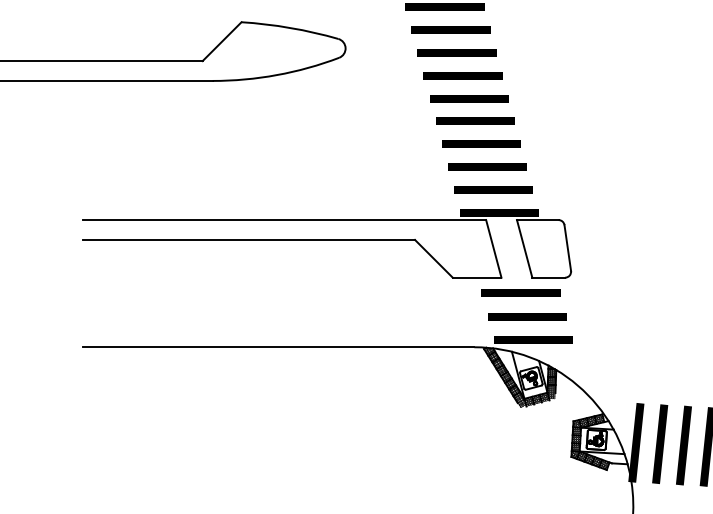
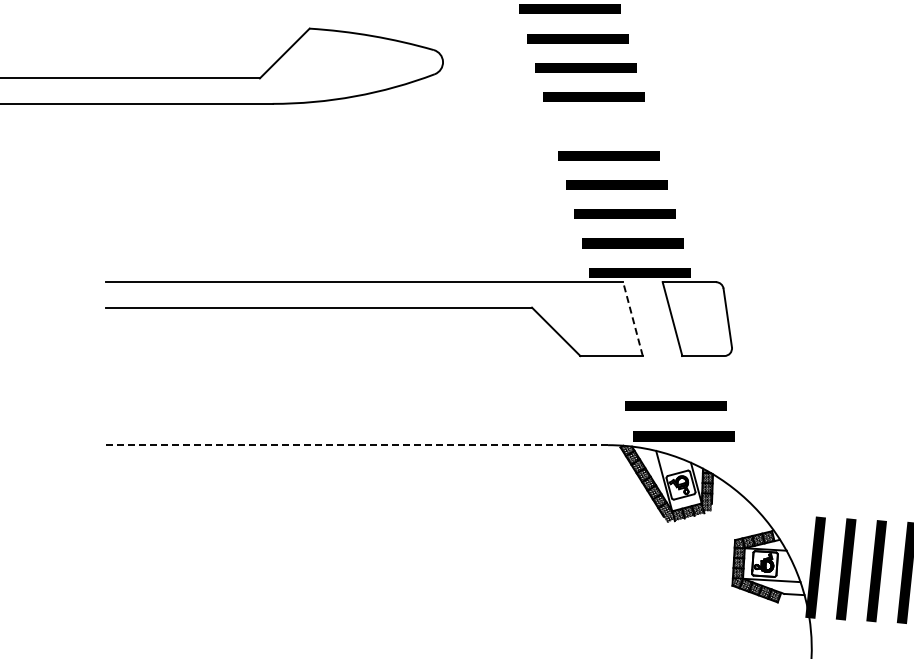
line: (469, 98) -> (601, 126), removed
line: (493, 248) -> (632, 318), solid -> dashed
line: (520, 292) -> (667, 374), removed
line: (278, 347) -> (357, 445), solid -> dashed

